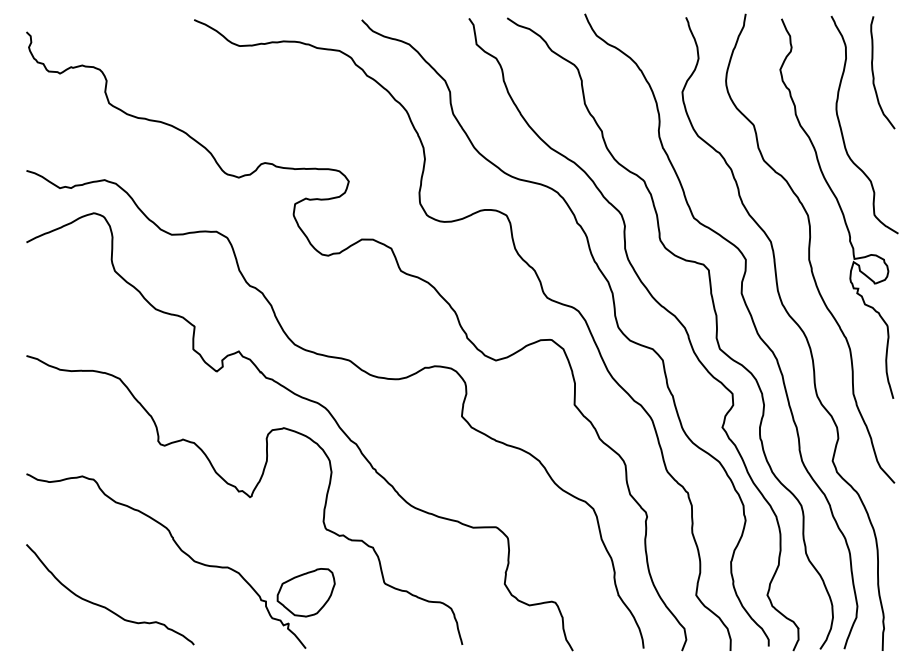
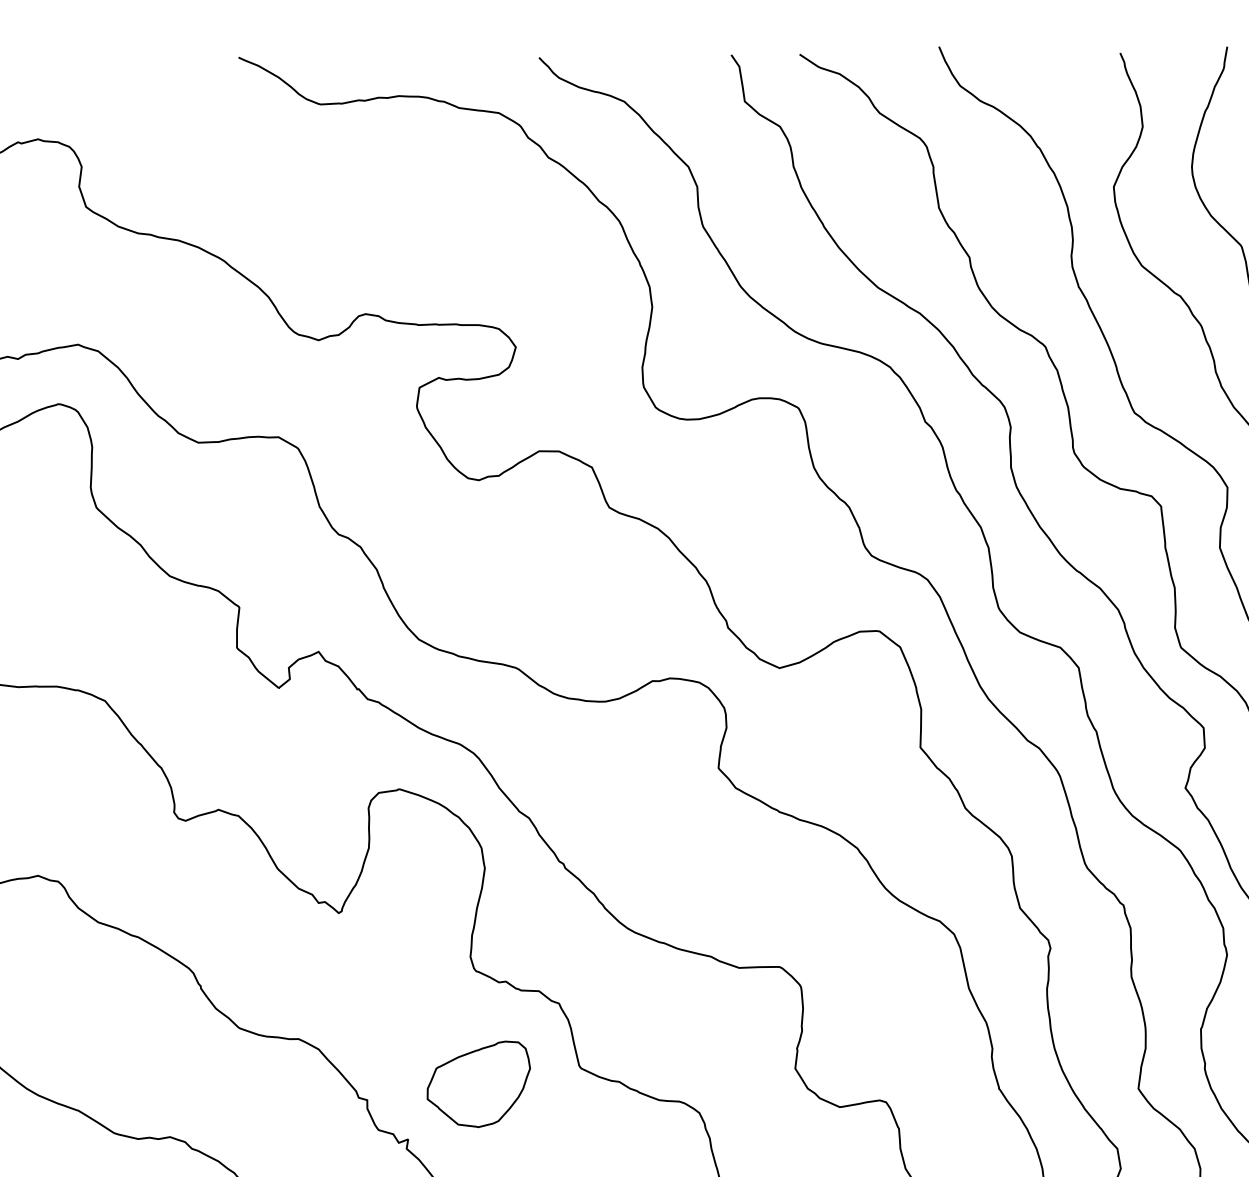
part: (305, 592) -> (477, 1083), moved

